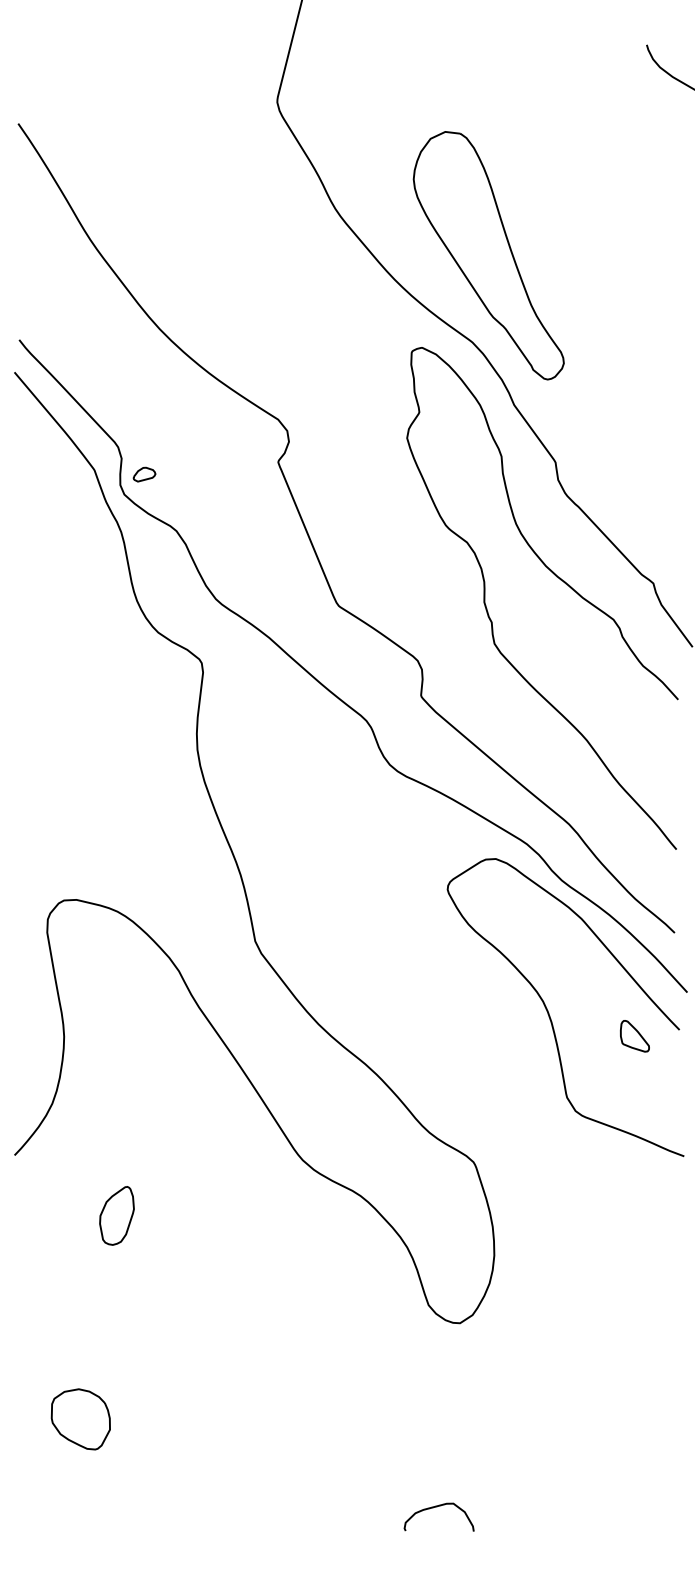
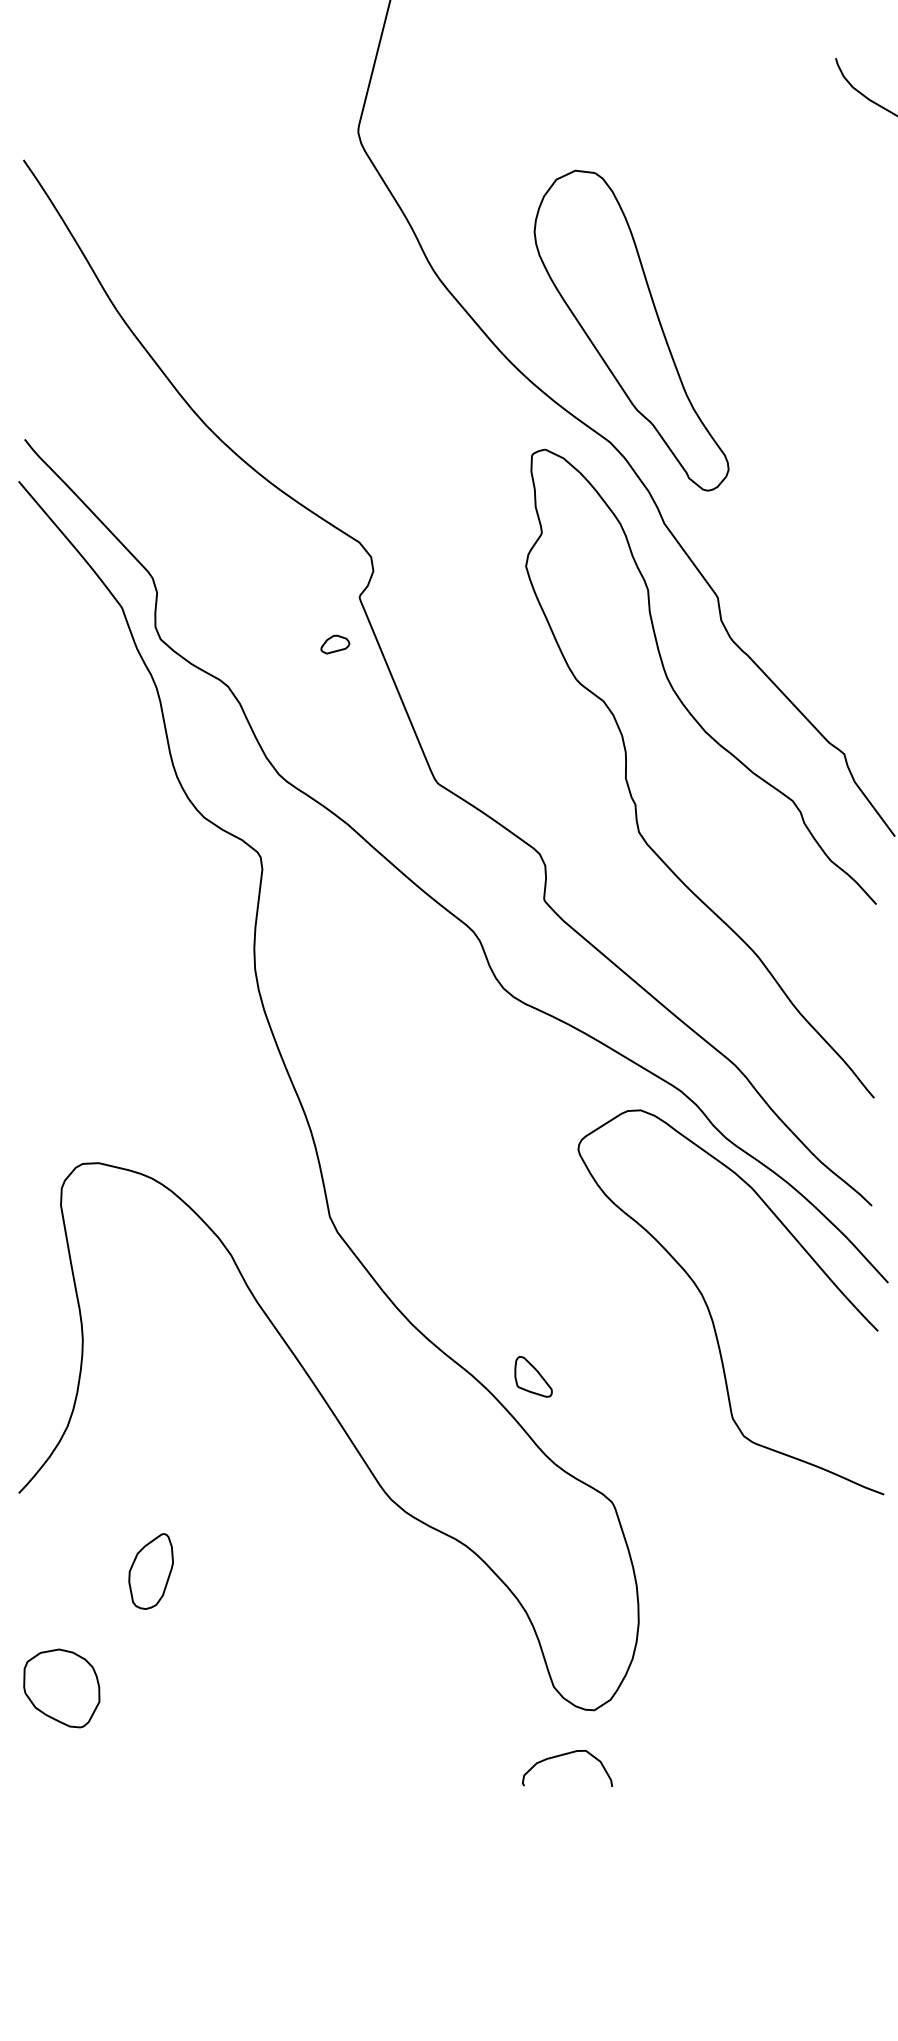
part: (144, 474) -> (335, 644), moved
part: (634, 1036) -> (532, 1377), moved
part: (80, 1419) -> (61, 1688), moved
curve: (437, 1507) -> (565, 1755), moved

